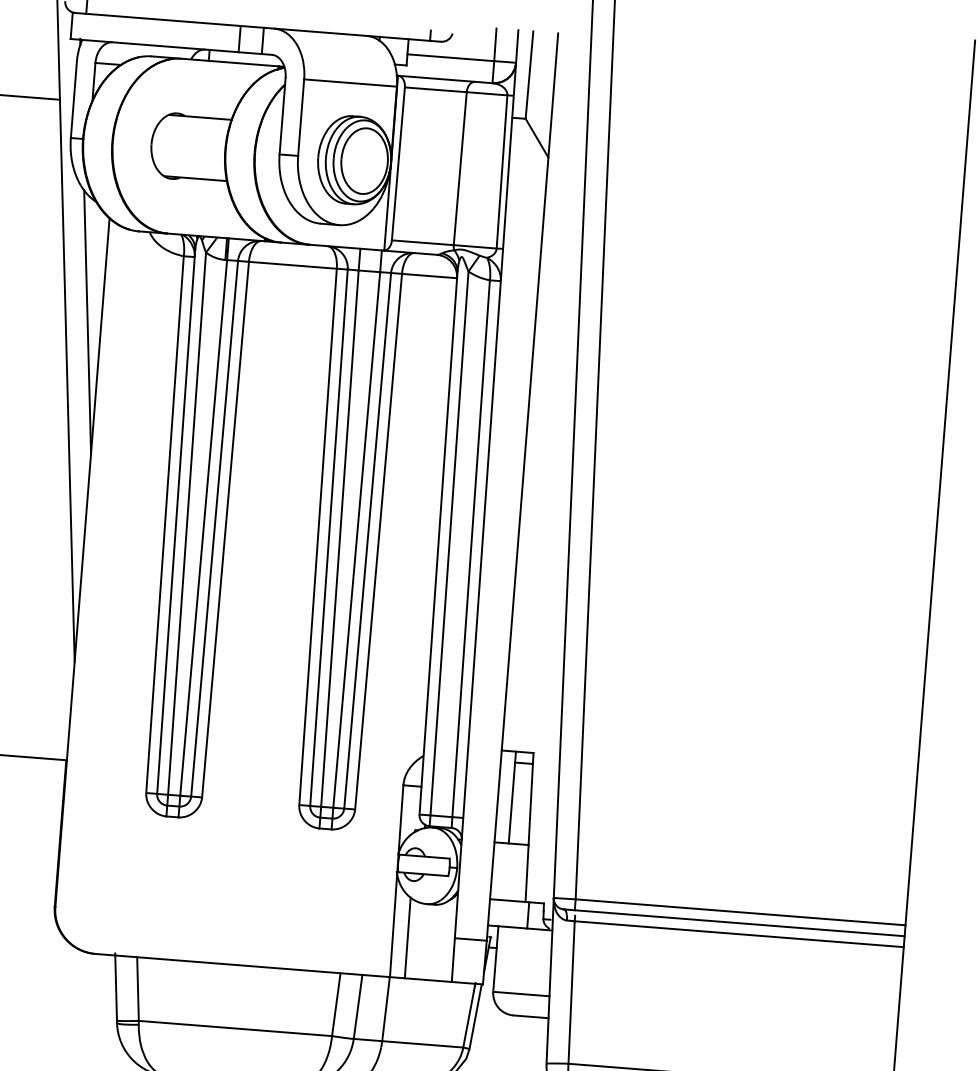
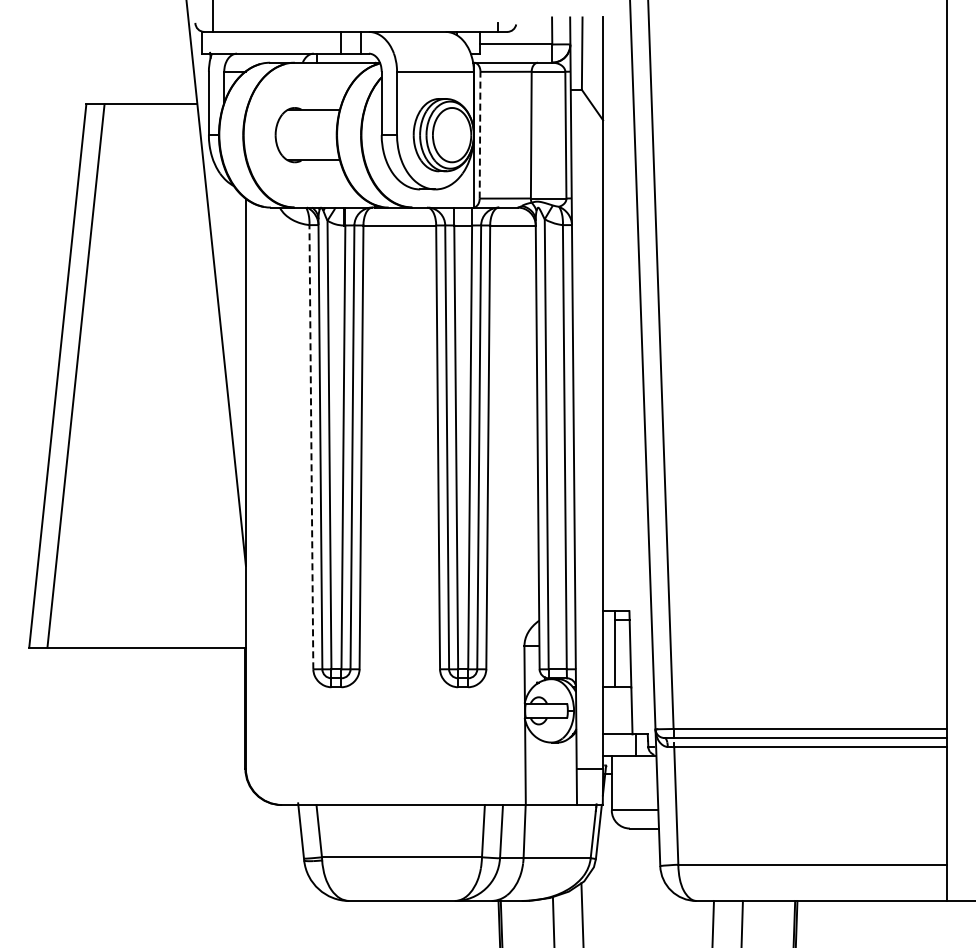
line: (398, 163) -> (480, 134), solid -> dashed
line: (87, 322) -> (234, 285), removed
line: (165, 523) -> (311, 446), solid -> dashed
line: (407, 937) -> (537, 771), removed

